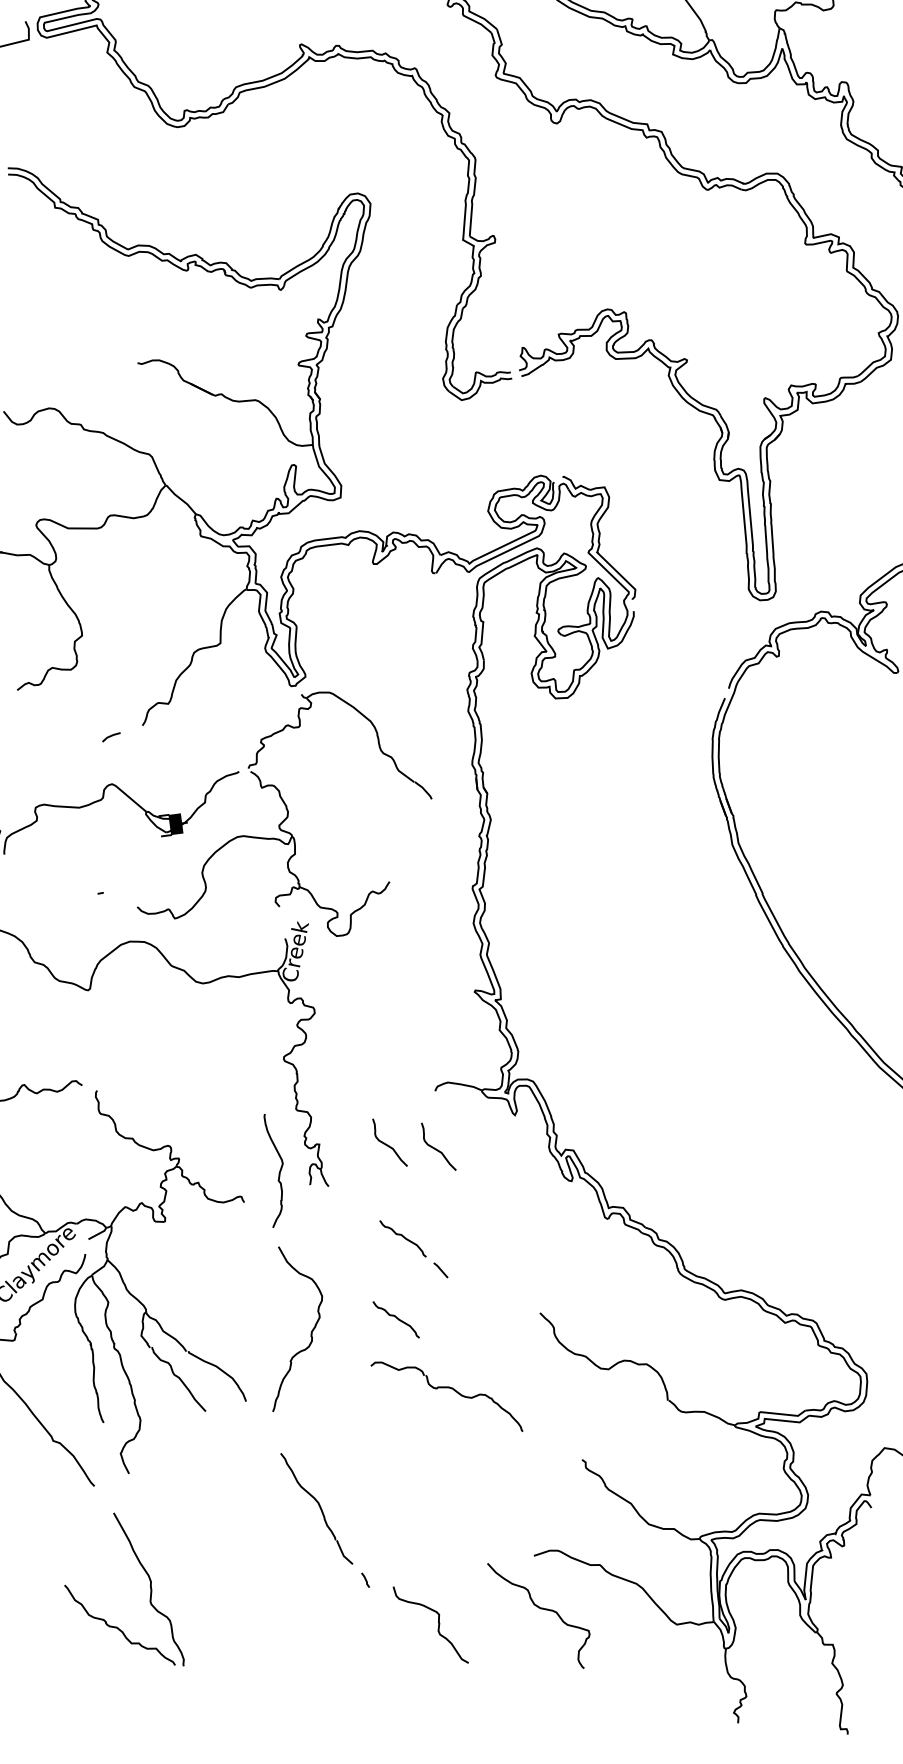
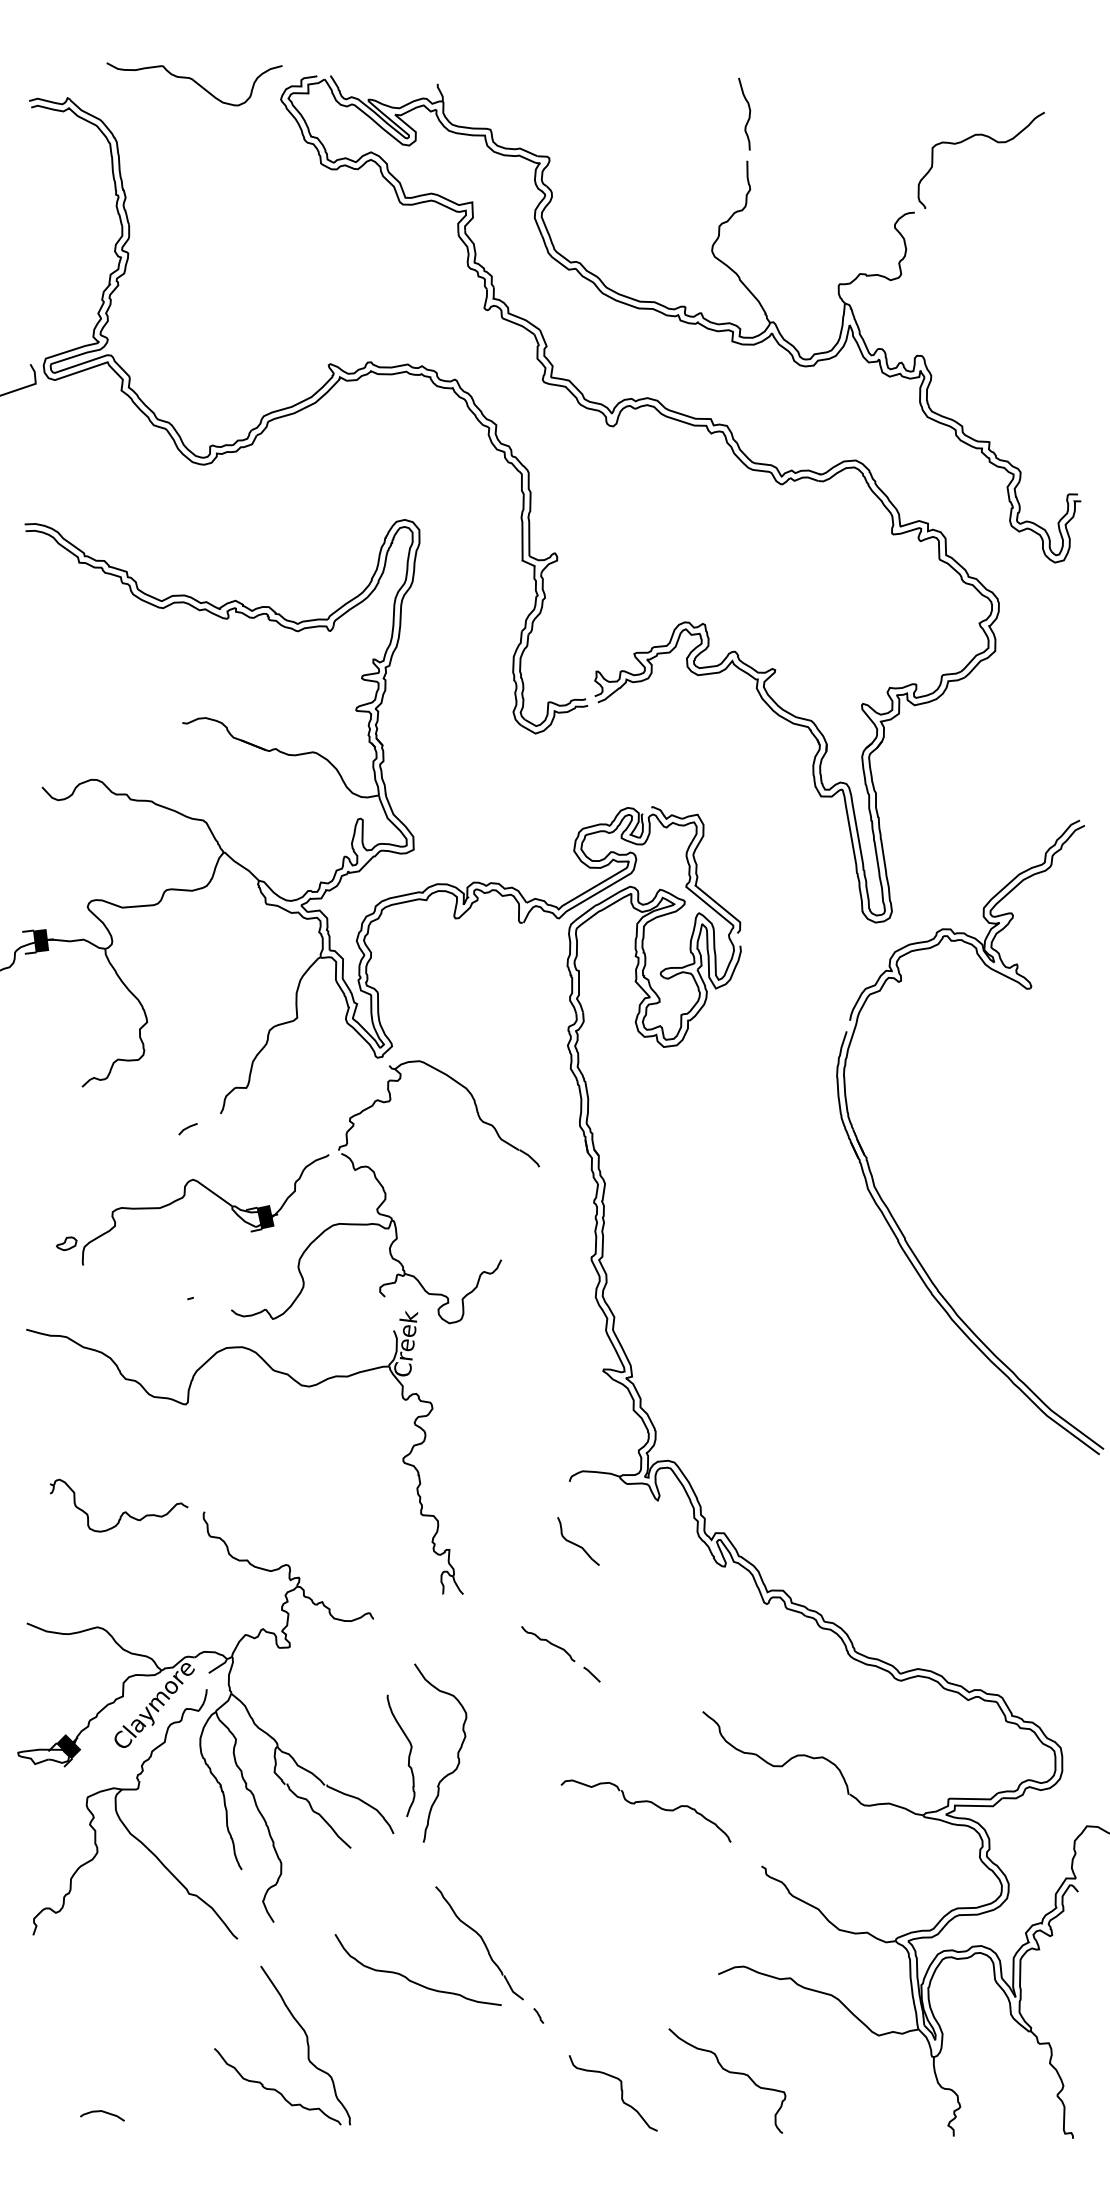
curve: (388, 1145) -> (524, 1544), removed
part: (279, 1171) -> (408, 1755), moved
curve: (397, 1319) -> (549, 1731), removed
part: (447, 1388) -> (645, 1802), moved
curve: (252, 1537) -> (412, 1980), added
curve: (540, 1609) -> (730, 2073), moved
curve: (437, 1622) -> (620, 2089), moved

